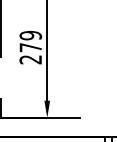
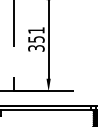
text: (30, 47) -> (36, 39), 279 -> 351

